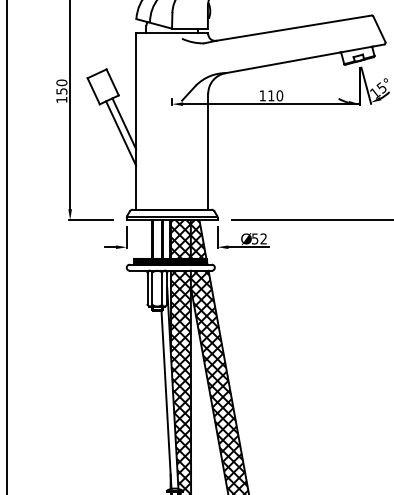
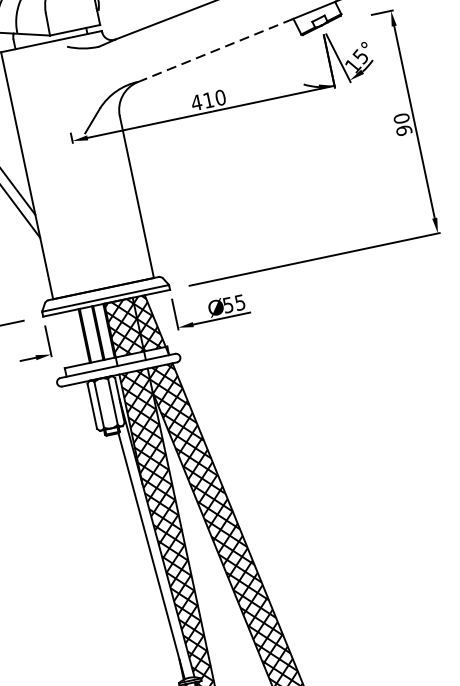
line: (283, 62) -> (215, 50), solid -> dashed
text: (262, 95) -> (196, 102), 110 -> 410
text: (263, 238) -> (239, 302), 52 -> 55
hatch: (170, 261) -> (116, 361), removed

